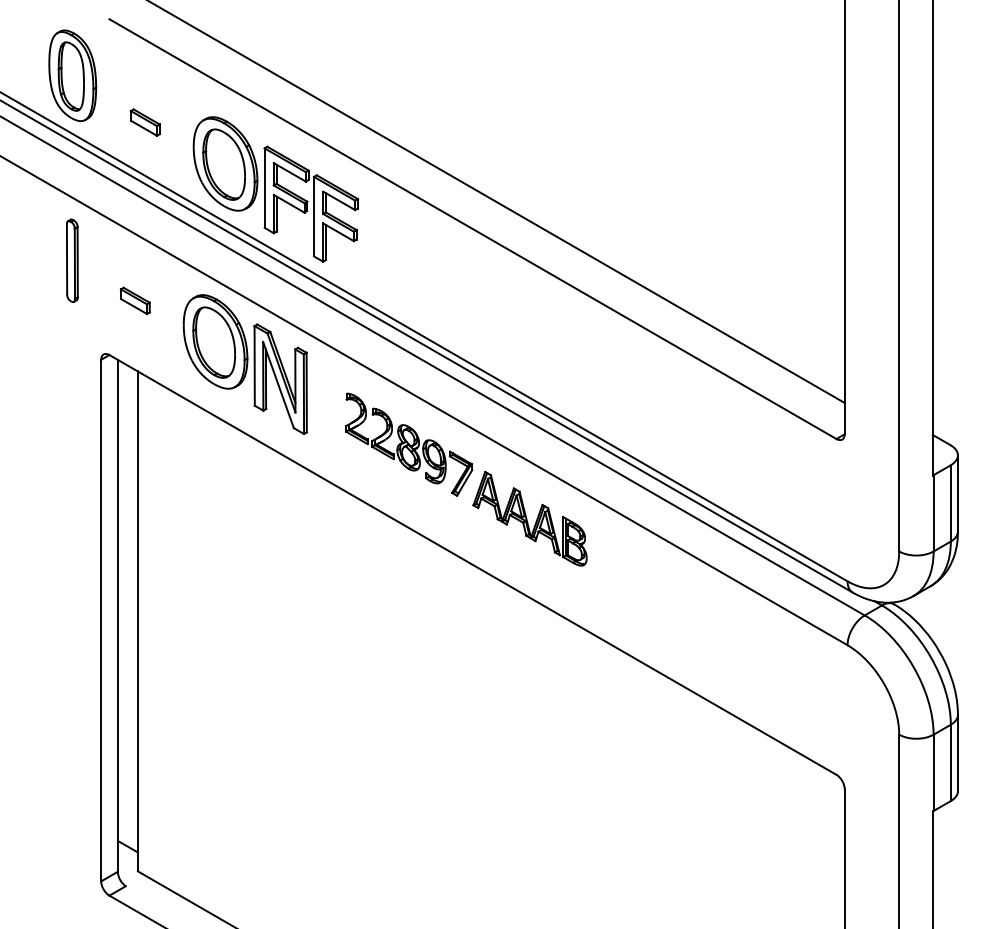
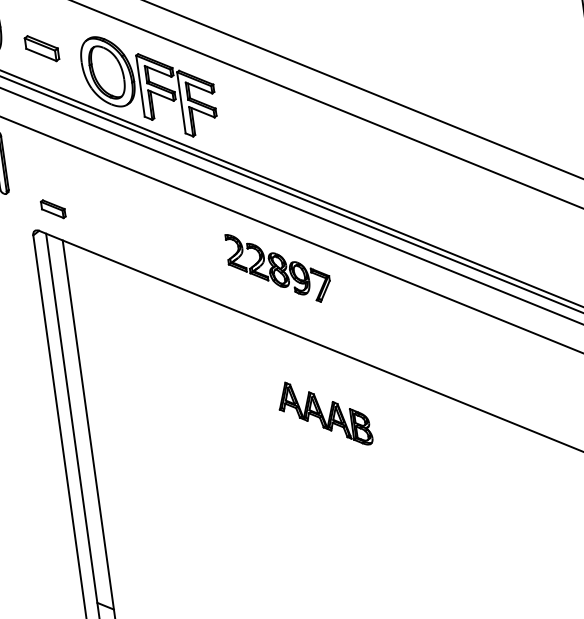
part: (144, 122) -> (41, 48), size x1.4
part: (134, 300) -> (52, 208), moved
part: (244, 364) -> (143, 223), removed
part: (529, 518) -> (324, 413), moved

